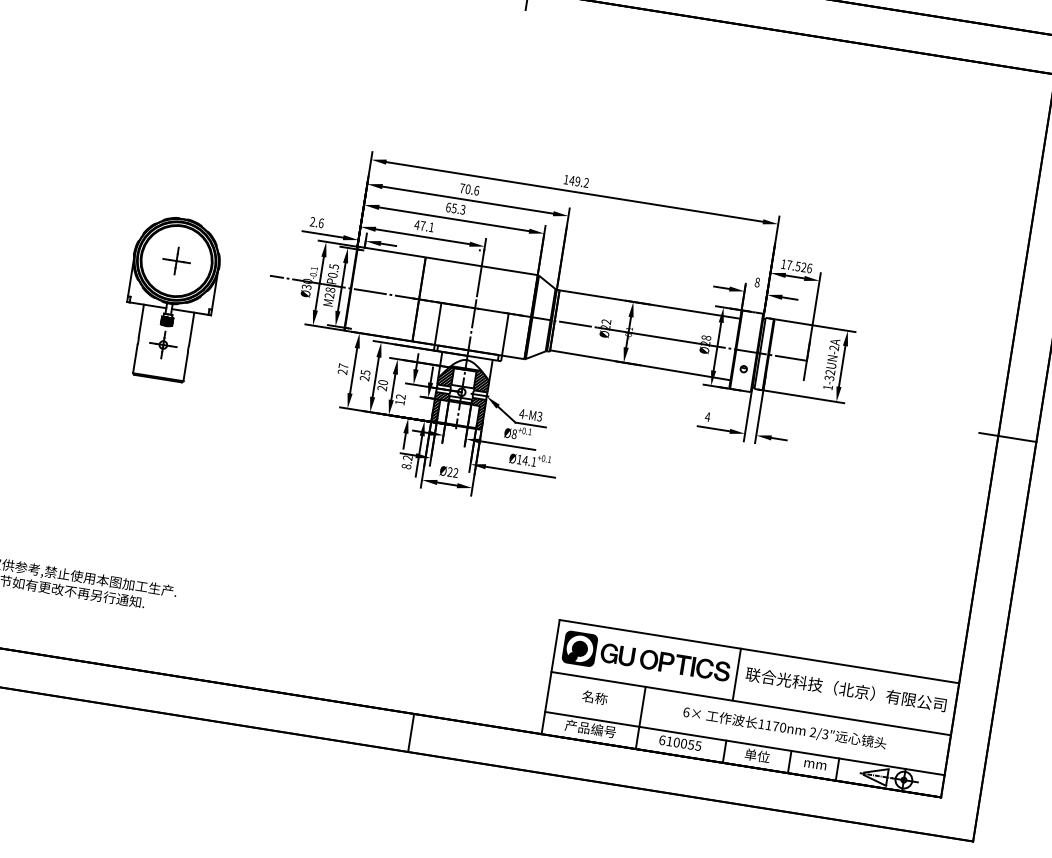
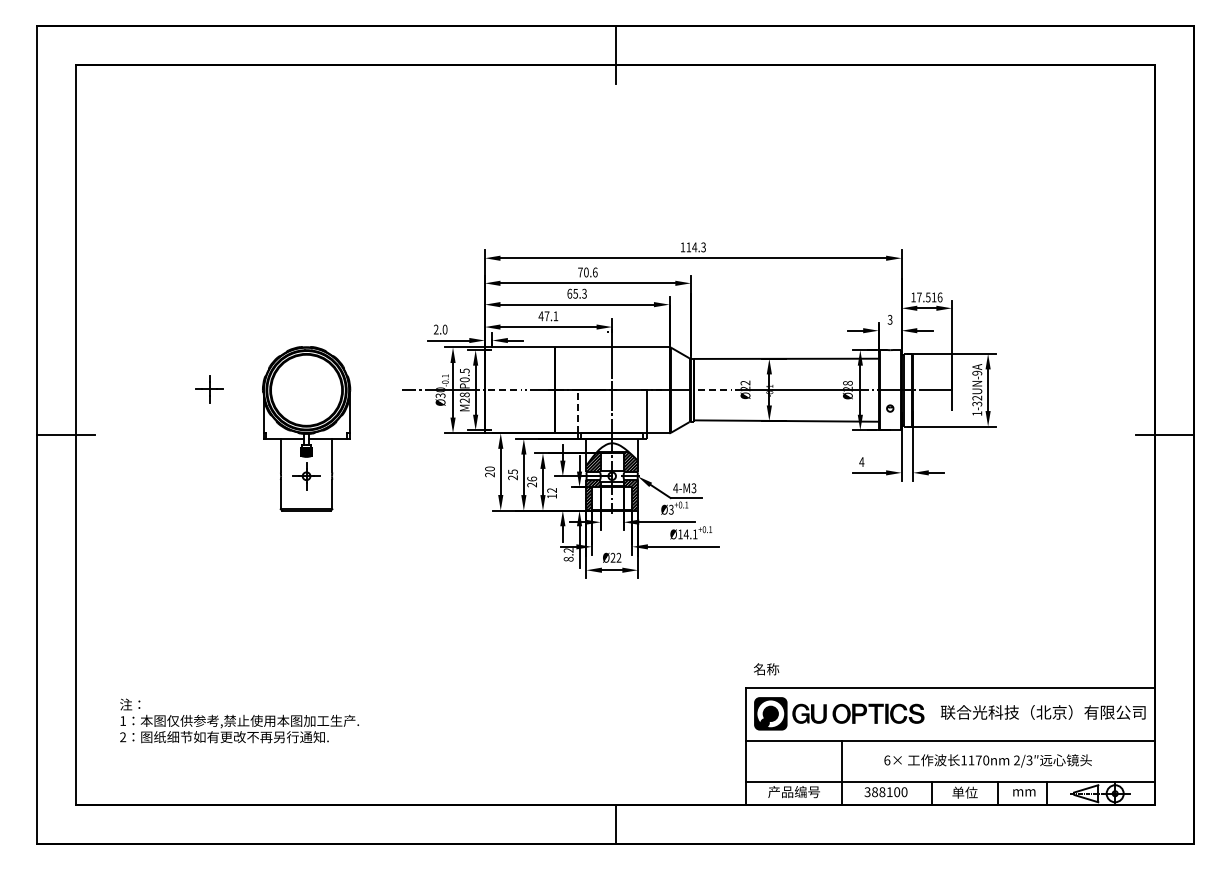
text: (578, 181) -> (695, 247), 149.2 -> 114.3
text: (321, 223) -> (445, 329), 2.6 -> 2.0
part: (176, 261) -> (209, 389), moved
text: (803, 266) -> (933, 296), 17.526 -> 17.516
text: (756, 282) -> (889, 319), 8 -> 3
line: (369, 291) -> (504, 390), solid -> dashed
line: (437, 323) -> (577, 411), solid -> dashed
line: (574, 324) -> (714, 390), solid -> dashed
text: (834, 347) -> (977, 372), 1-32UN-2A -> 1-32UN-9A
text: (343, 365) -> (489, 468), 27 -> 20
text: (382, 382) -> (531, 478), 20 -> 26
text: (514, 433) -> (671, 509), Ø8 -> Ø3
line: (736, 674) -> (931, 714), removed
text: (594, 697) -> (766, 669), moved
text: (679, 743) -> (885, 792), 610055 -> 388100

